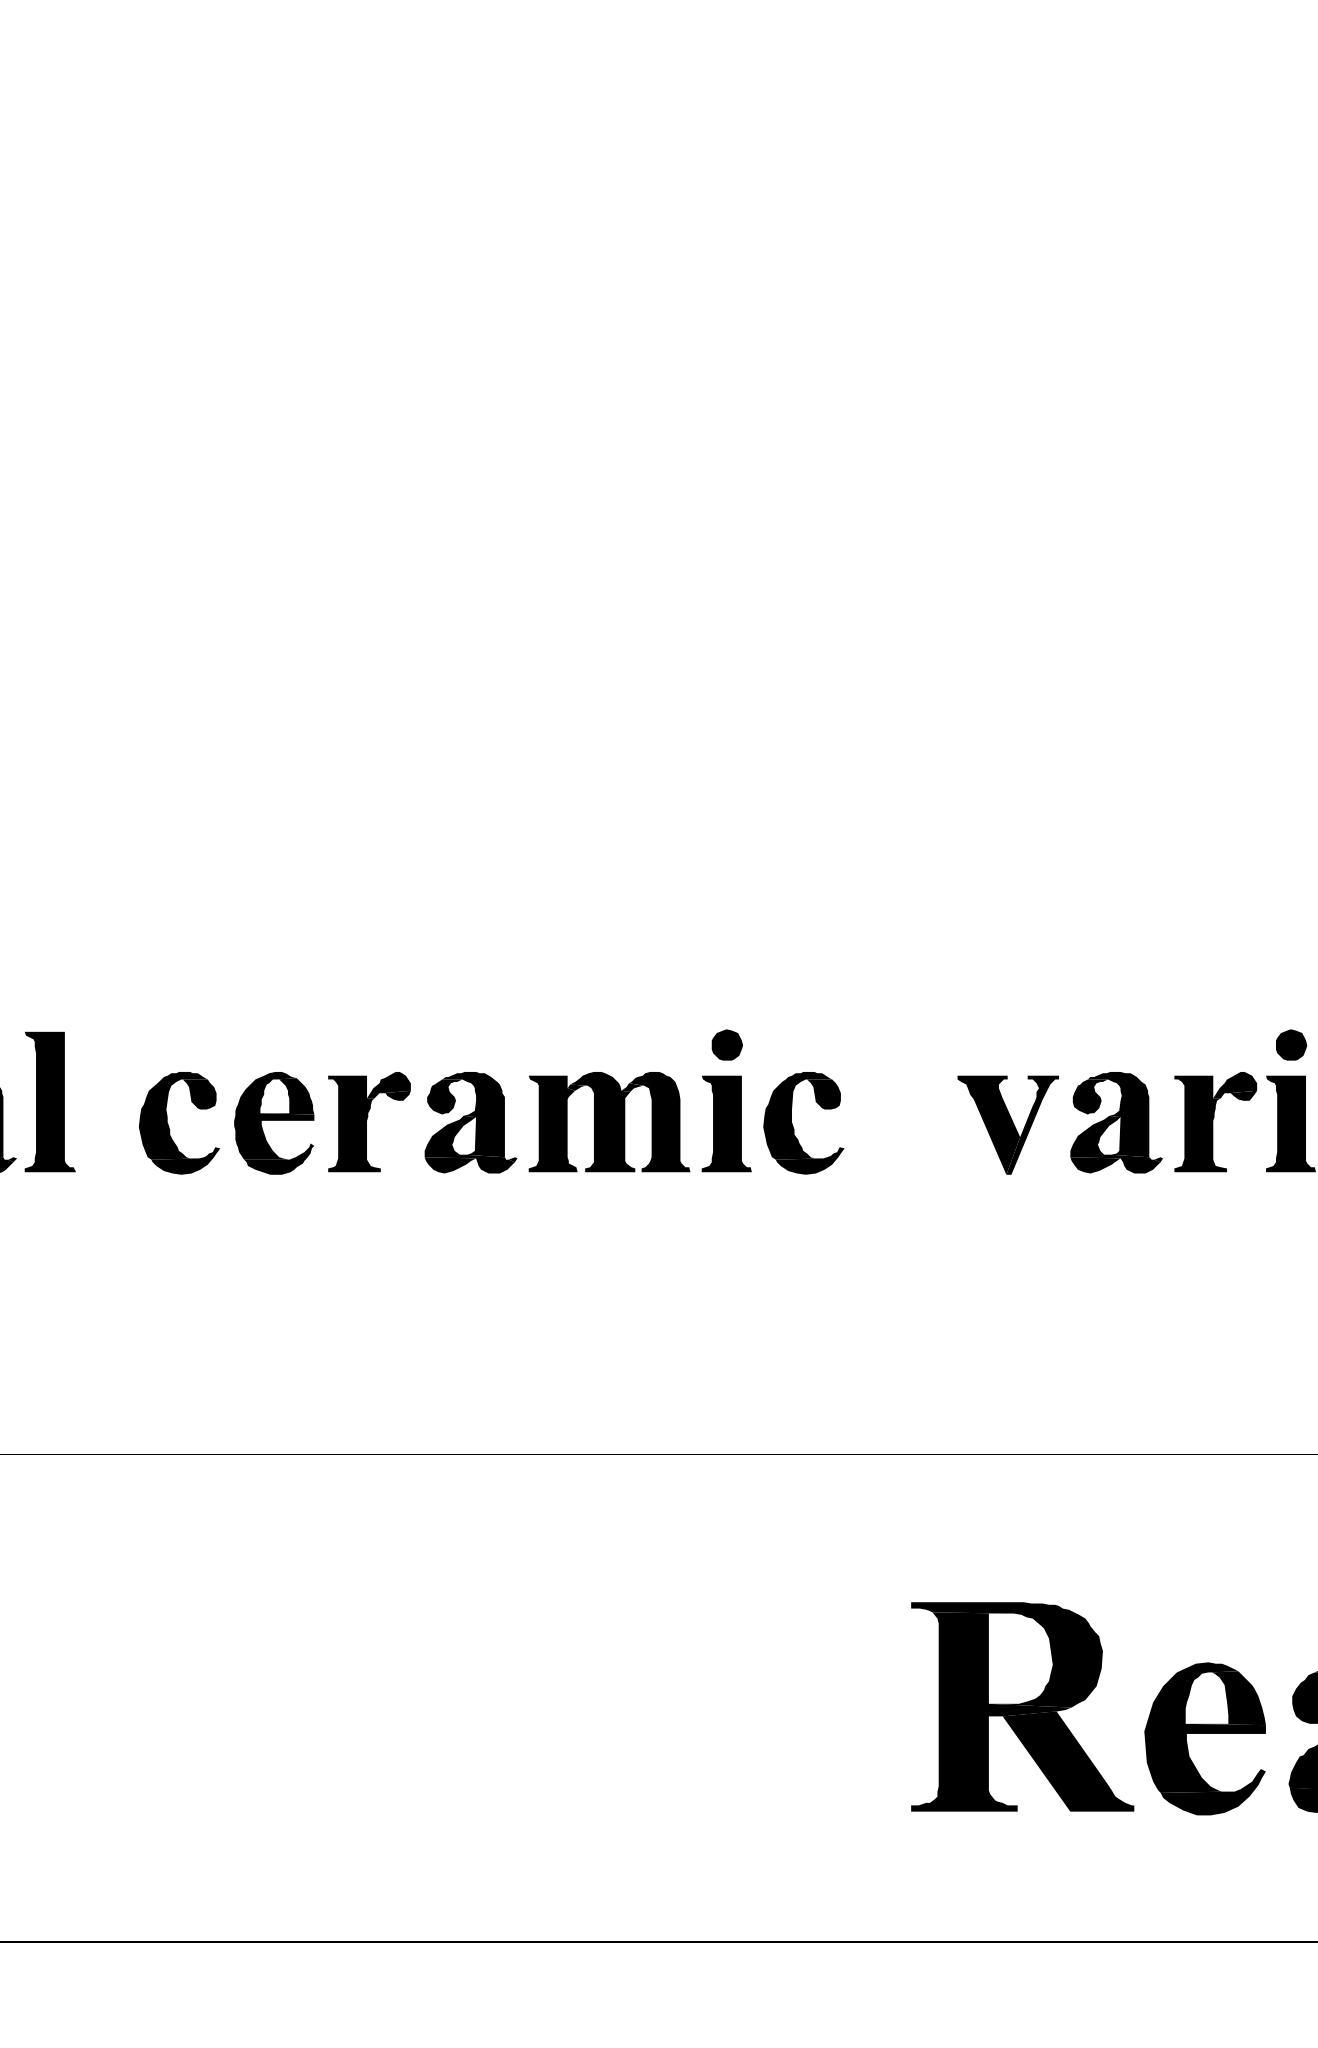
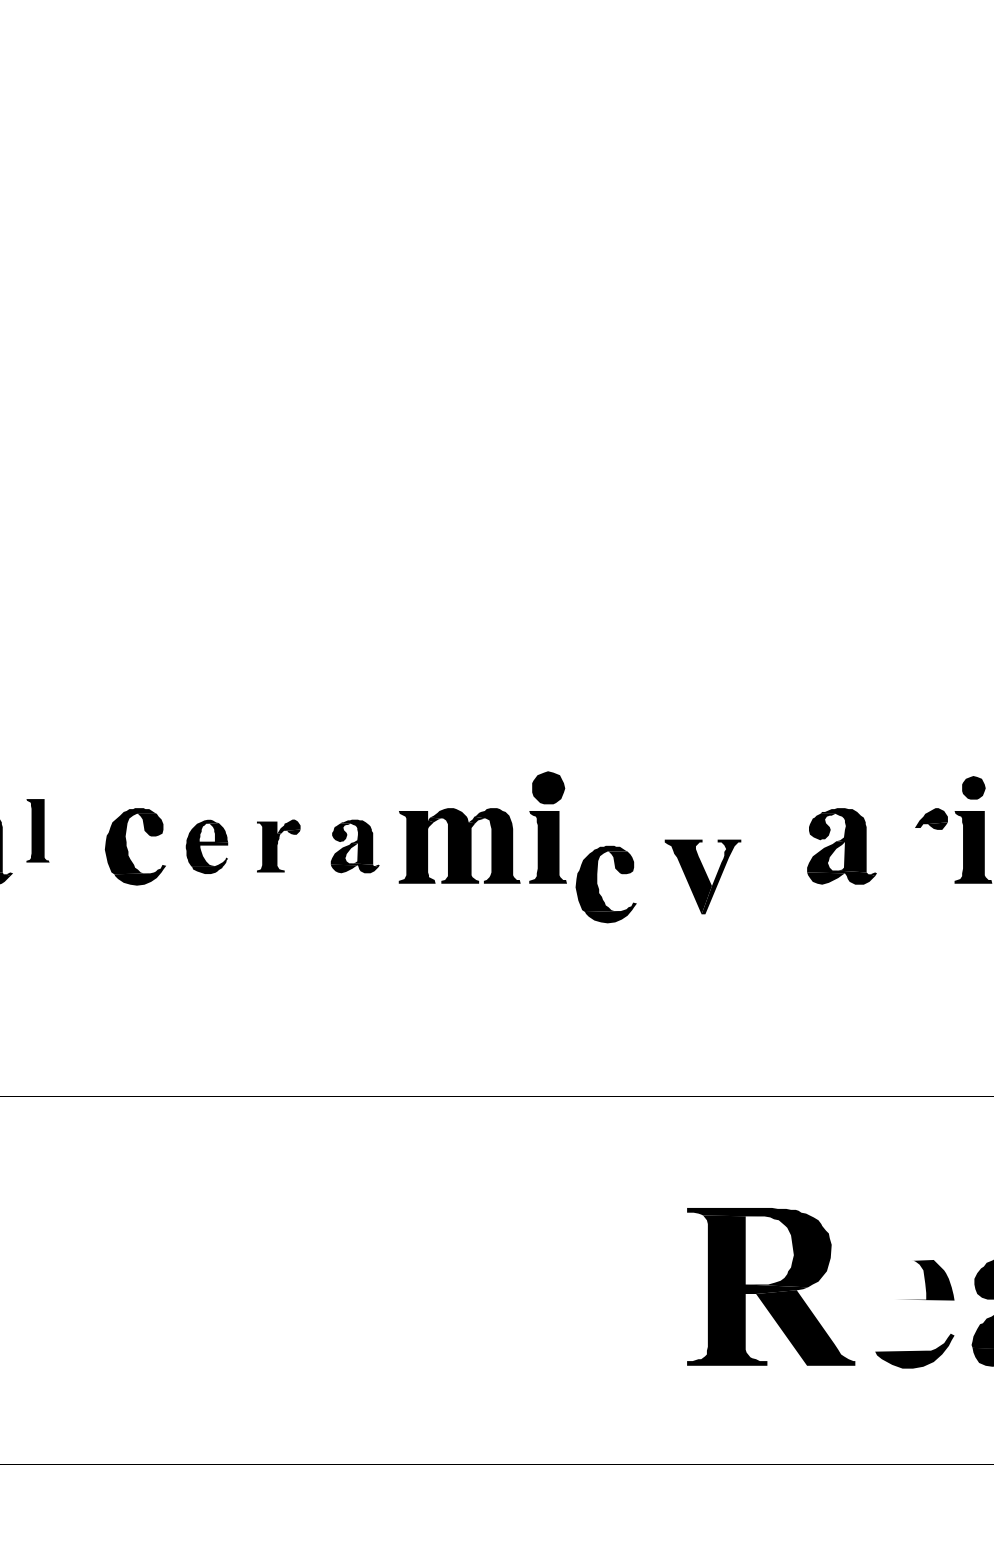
part: (726, 1044) -> (547, 787), size x1.4
part: (49, 1101) -> (37, 830), size x0.6
part: (369, 1122) -> (278, 846), size x0.7
part: (470, 1122) -> (354, 846), size x0.7
part: (274, 1123) -> (207, 847), size x0.7
fill: (1200, 1123) -> (905, 847), removed
part: (1007, 1124) -> (702, 876), moved
part: (793, 1125) -> (598, 886), moved
fill: (1204, 1727) -> (908, 1302), removed

